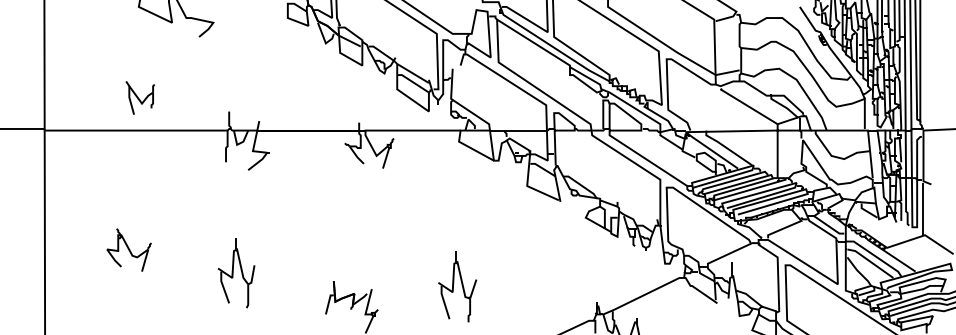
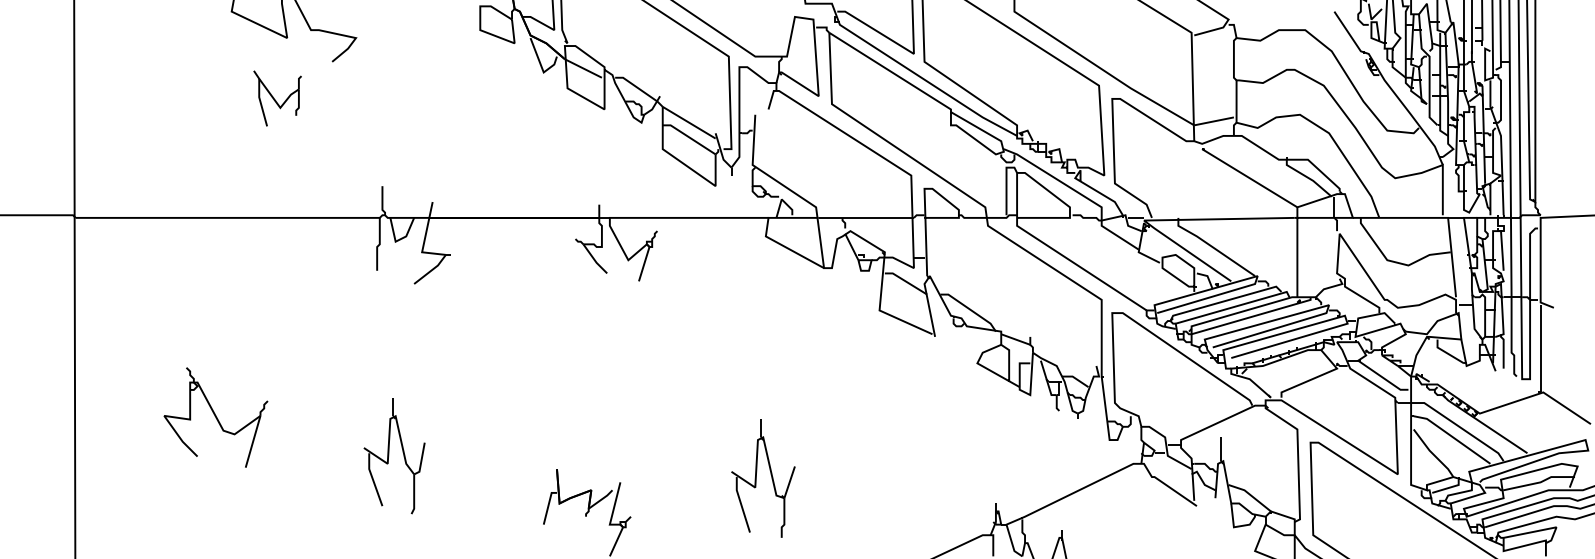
part: (140, 97) -> (277, 97), moved
part: (128, 249) -> (214, 416), size x1.4

